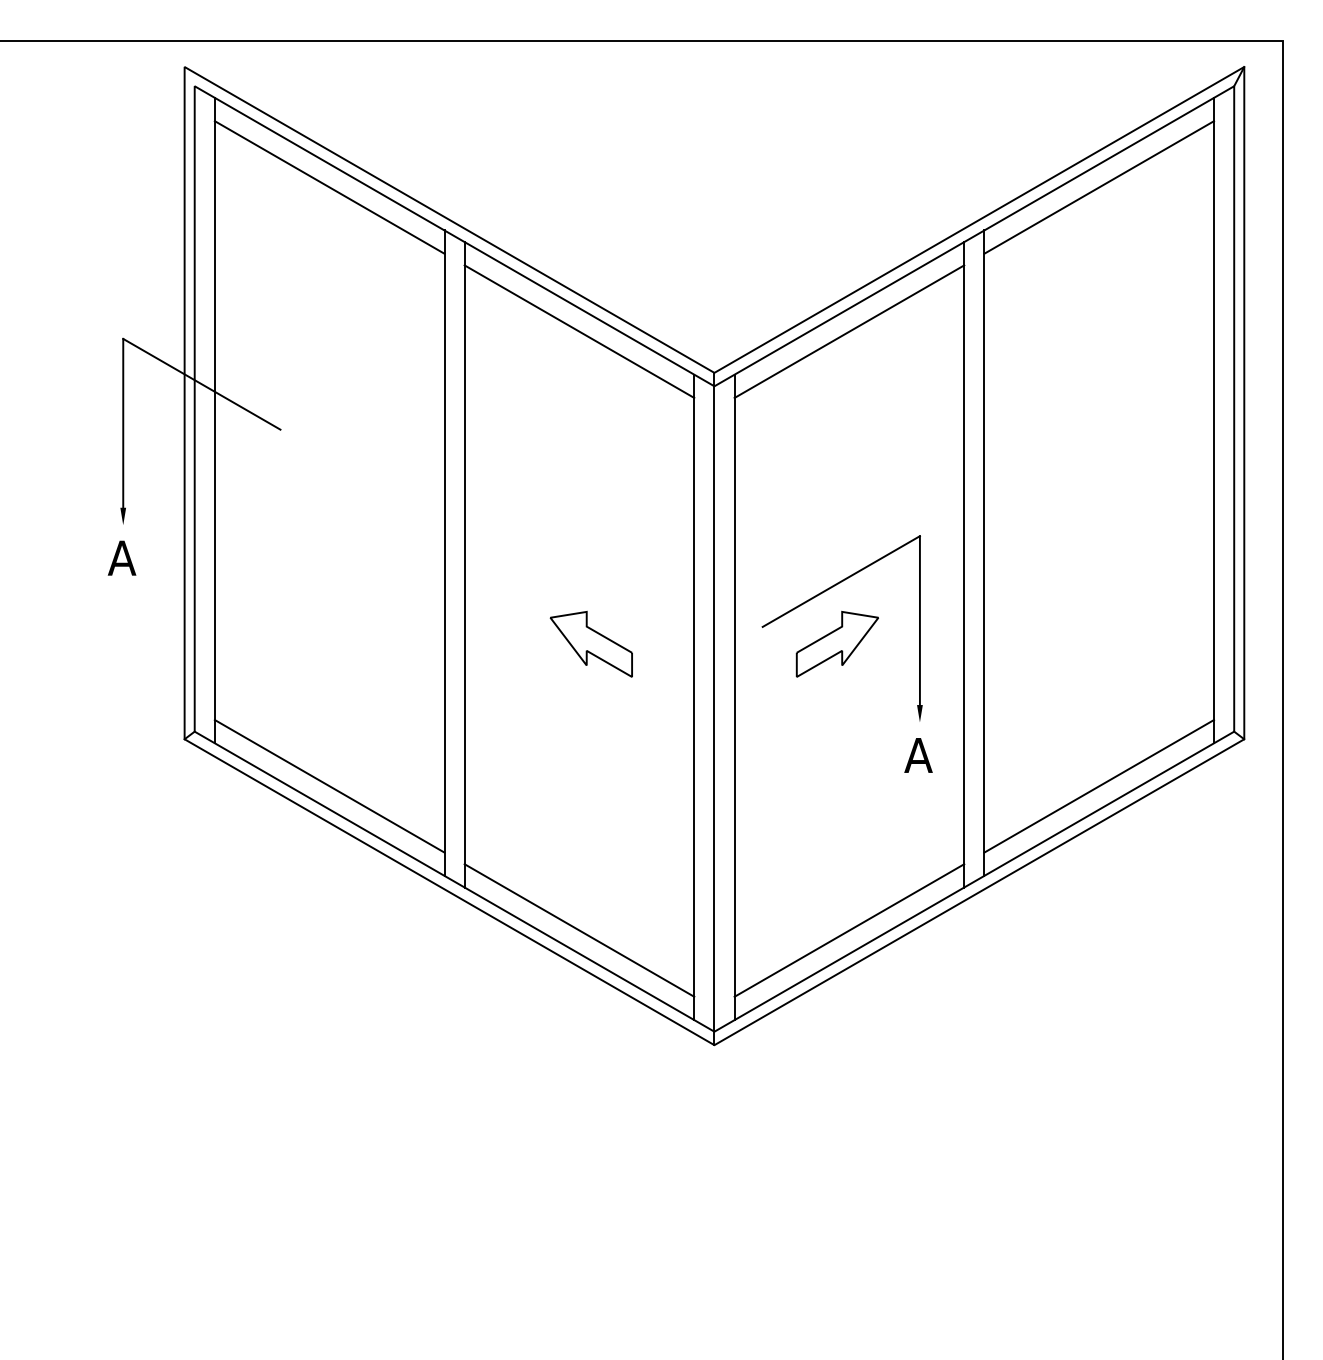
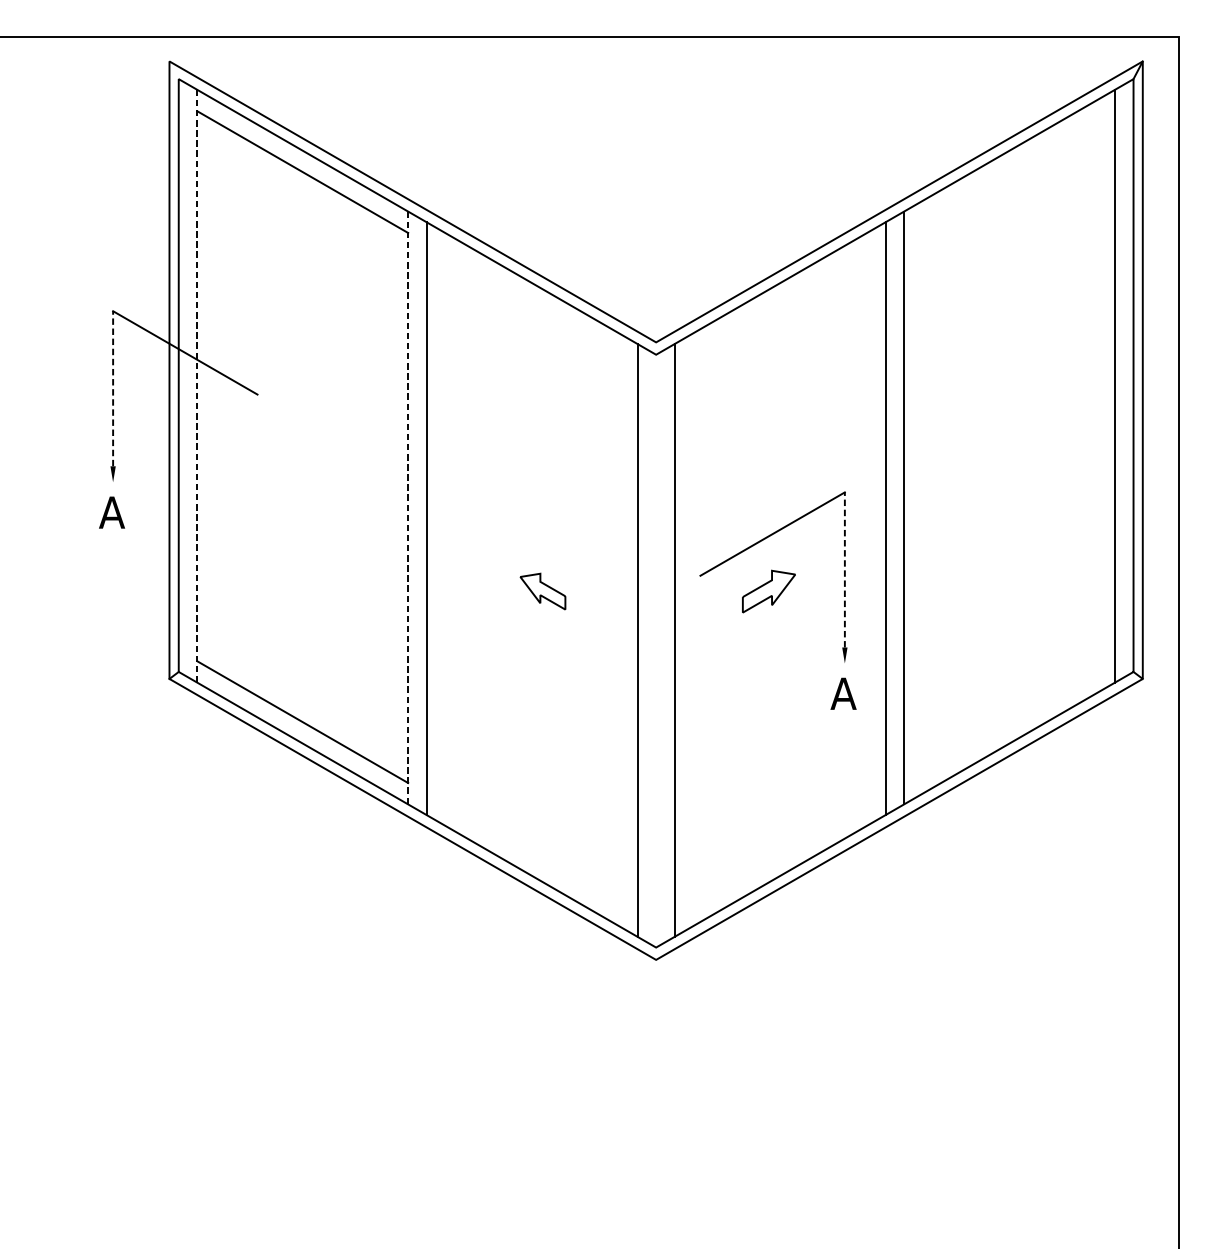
line: (1099, 187) -> (1009, 172), removed
line: (579, 331) -> (532, 304), removed
line: (849, 331) -> (780, 304), removed
line: (214, 420) -> (196, 386), solid -> dashed
line: (123, 422) -> (113, 387), solid -> dashed
line: (444, 553) -> (408, 508), solid -> dashed
line: (919, 620) -> (844, 569), solid -> dashed
part: (590, 643) -> (542, 590), size x0.6
part: (836, 643) -> (768, 590), size x0.7
line: (714, 708) -> (656, 650), removed
line: (1099, 786) -> (1009, 722), removed
line: (579, 930) -> (532, 854), removed
line: (849, 930) -> (780, 854), removed

